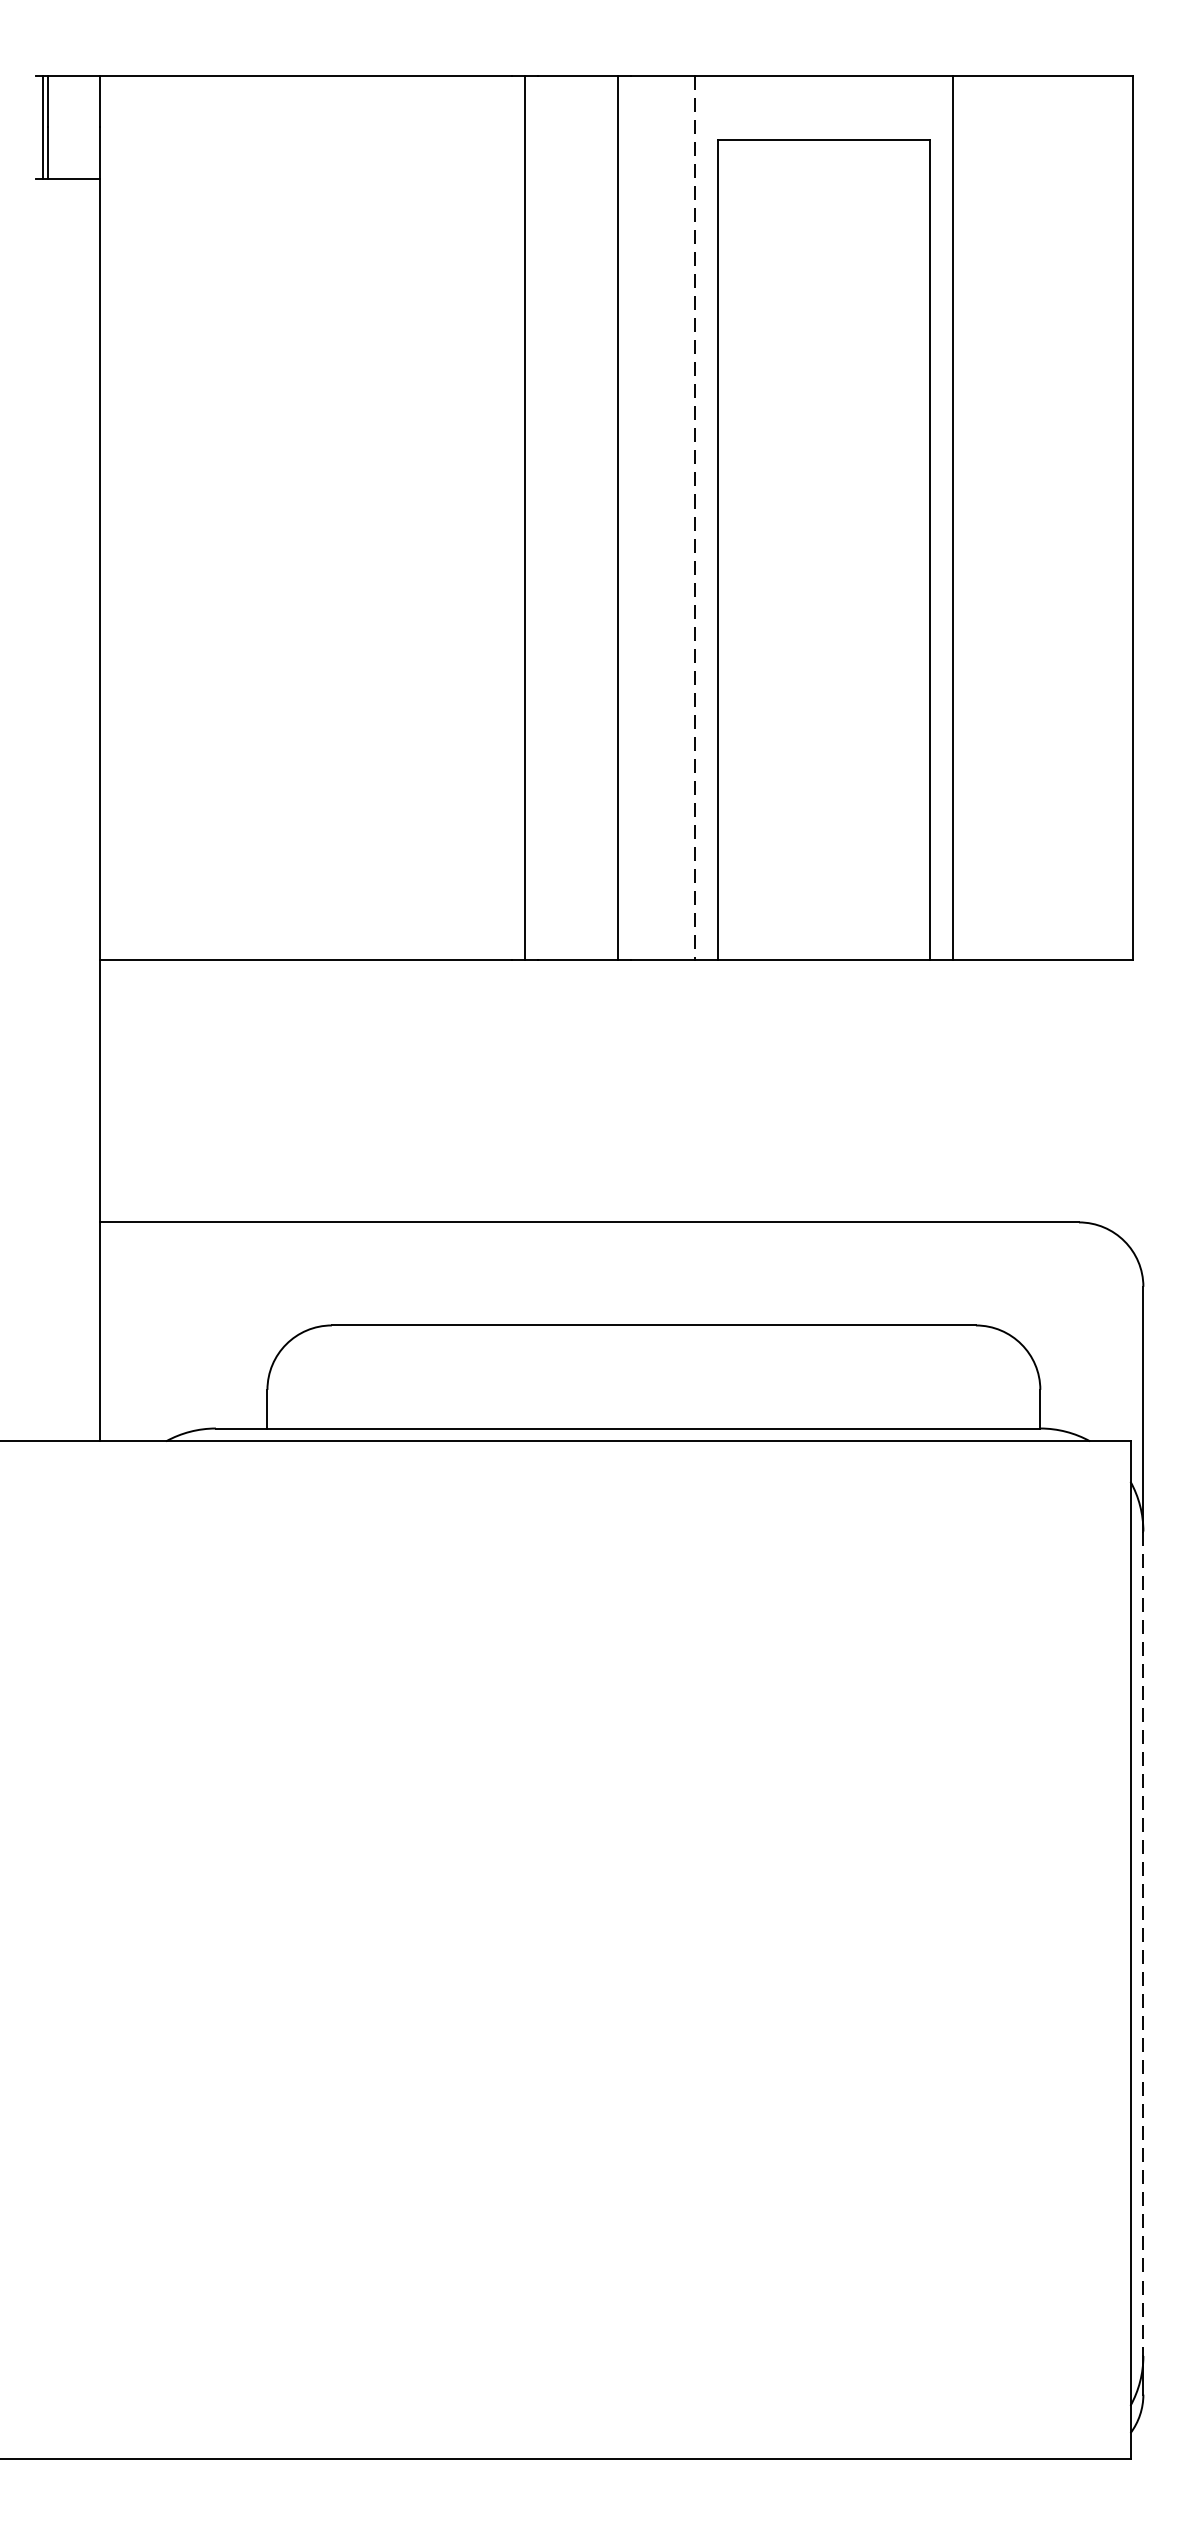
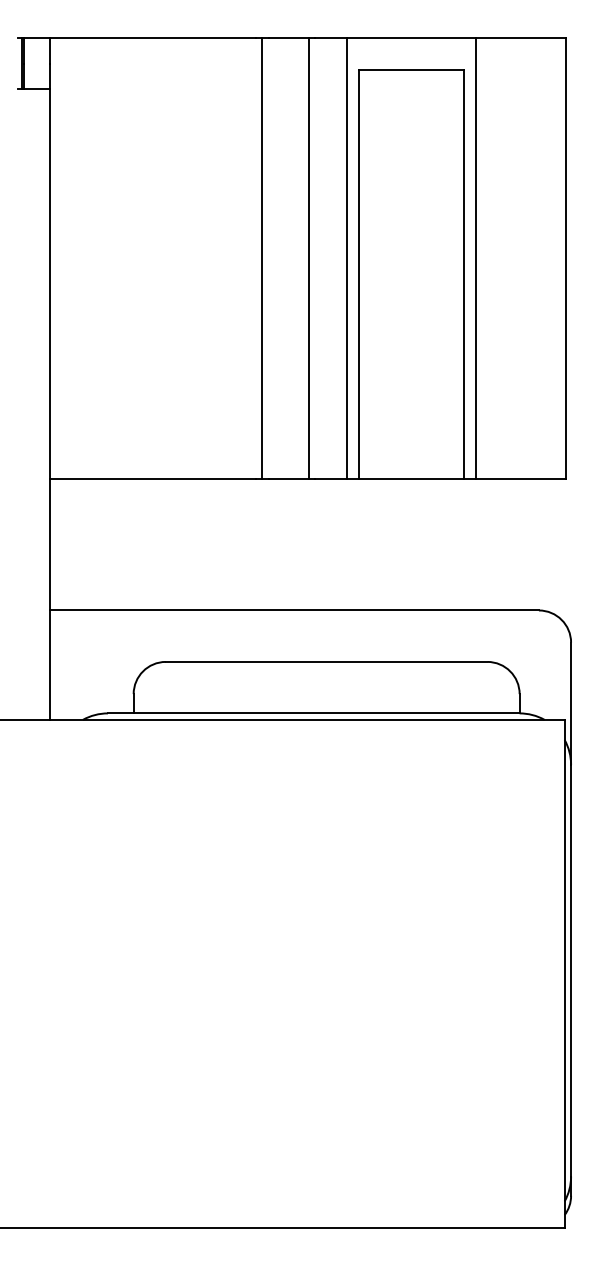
line: (695, 517) -> (347, 258), dashed -> solid
line: (1144, 1943) -> (571, 970), dashed -> solid

